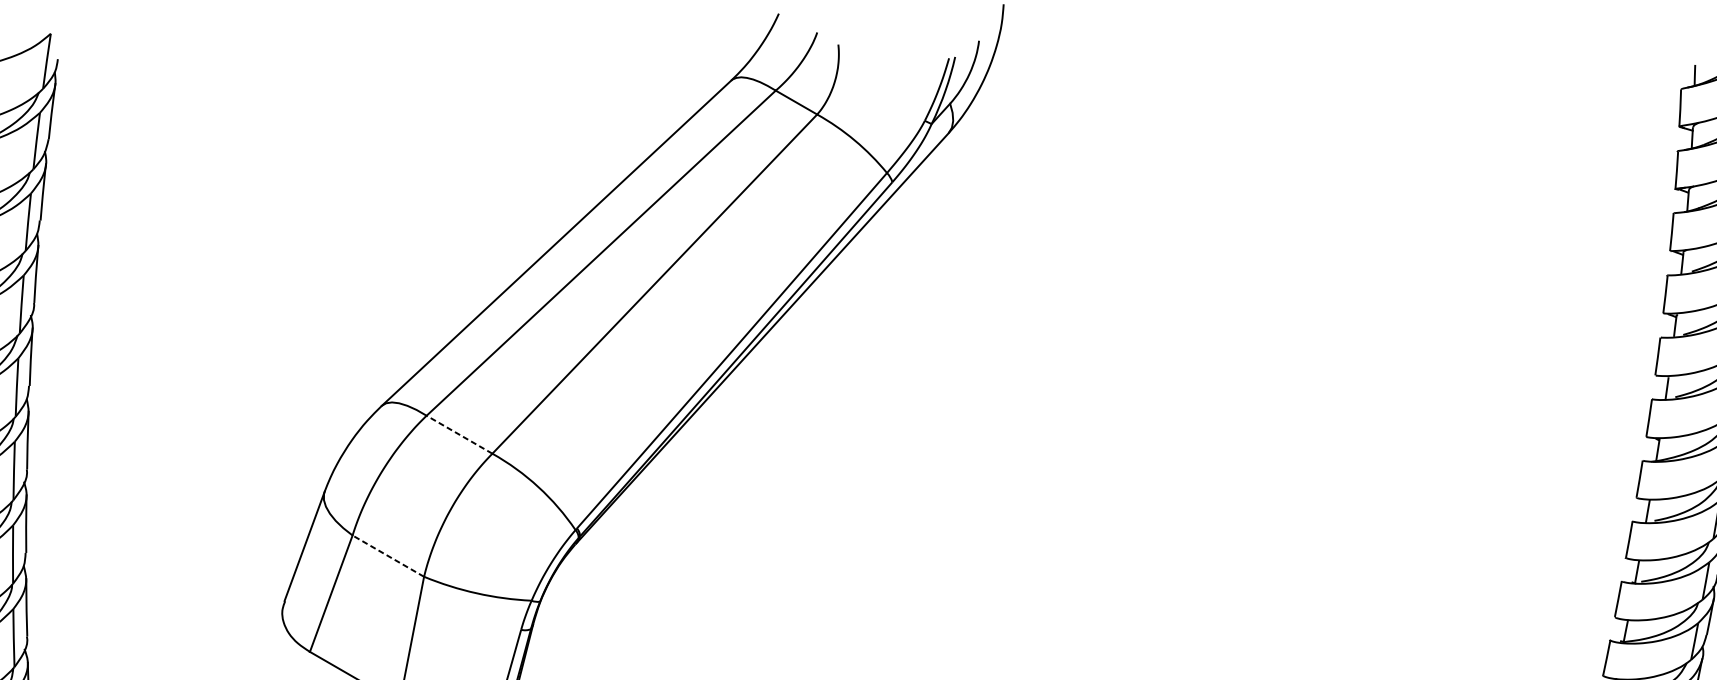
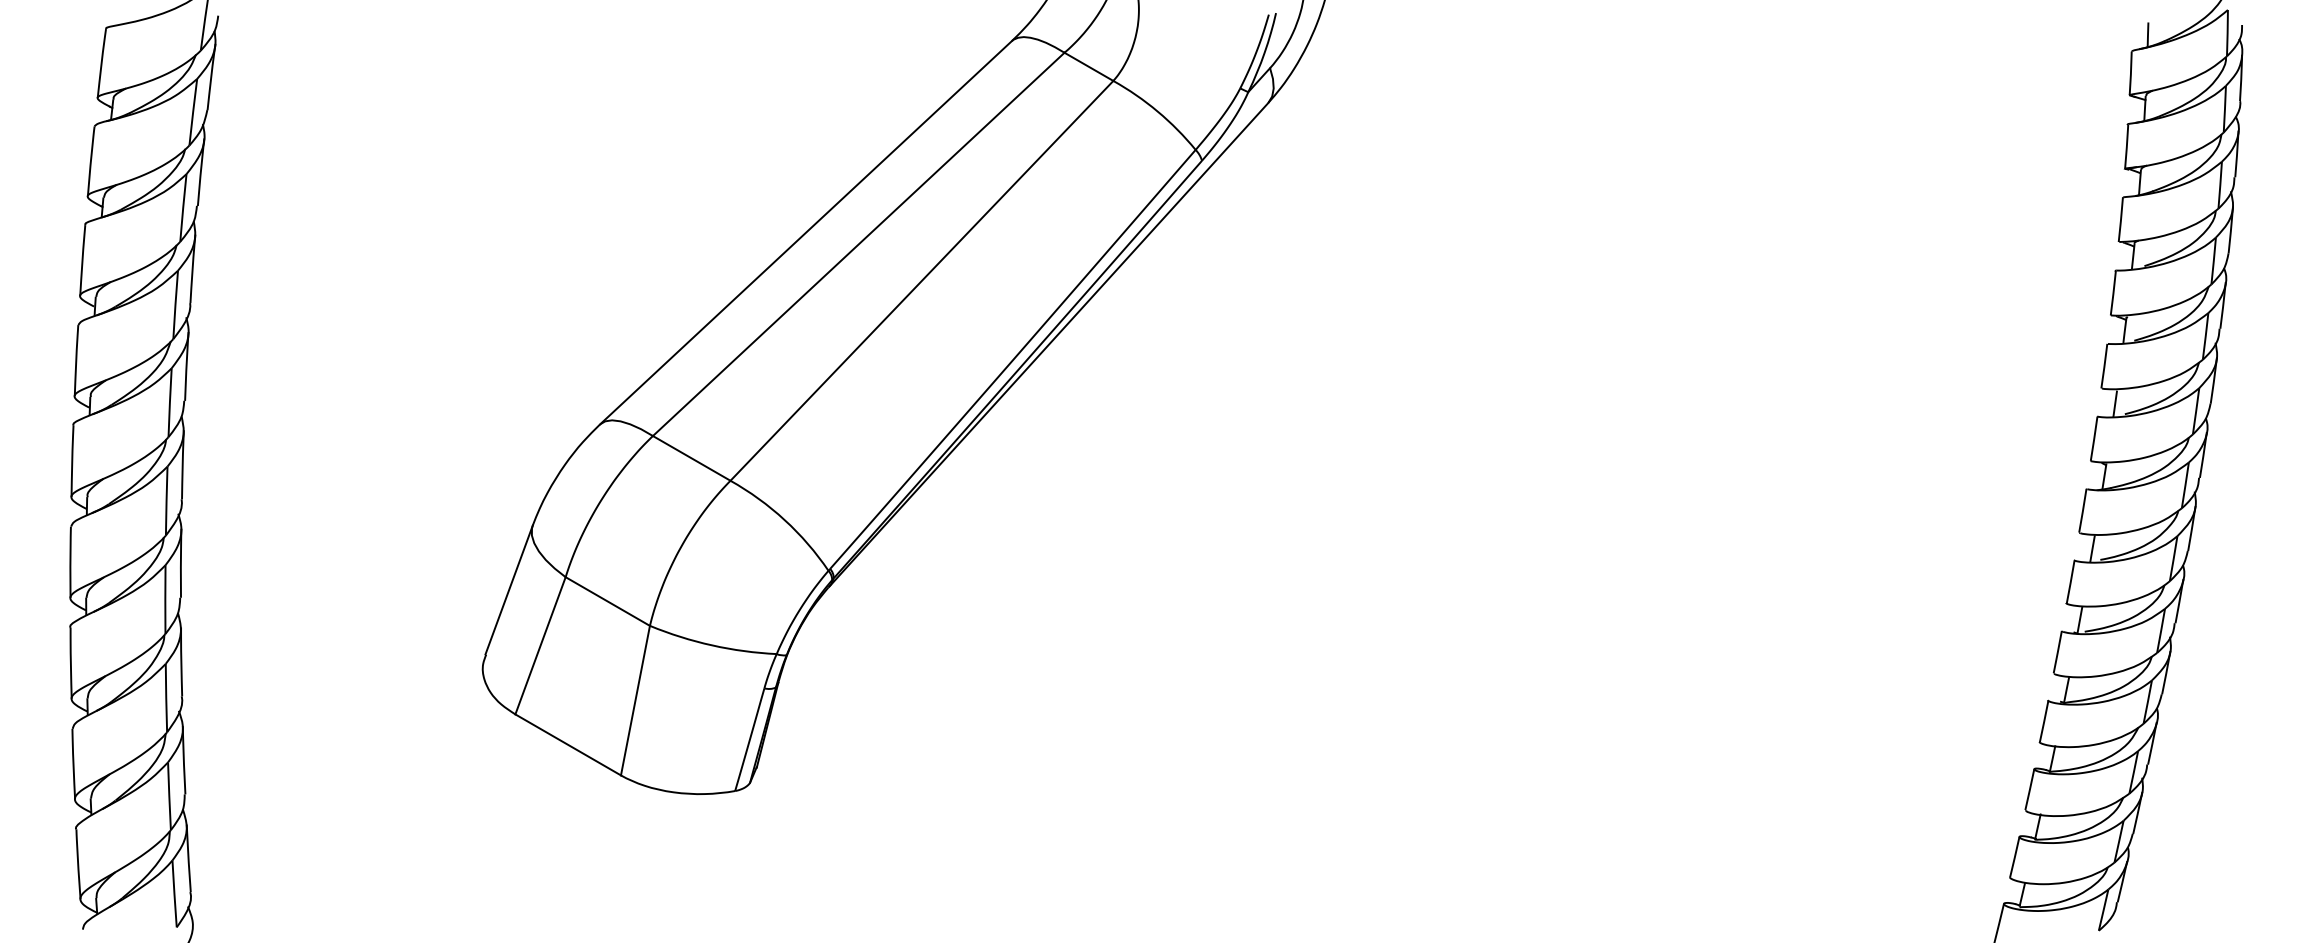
line: (459, 434) -> (691, 458), dashed -> solid
line: (388, 556) -> (607, 601), dashed -> solid

